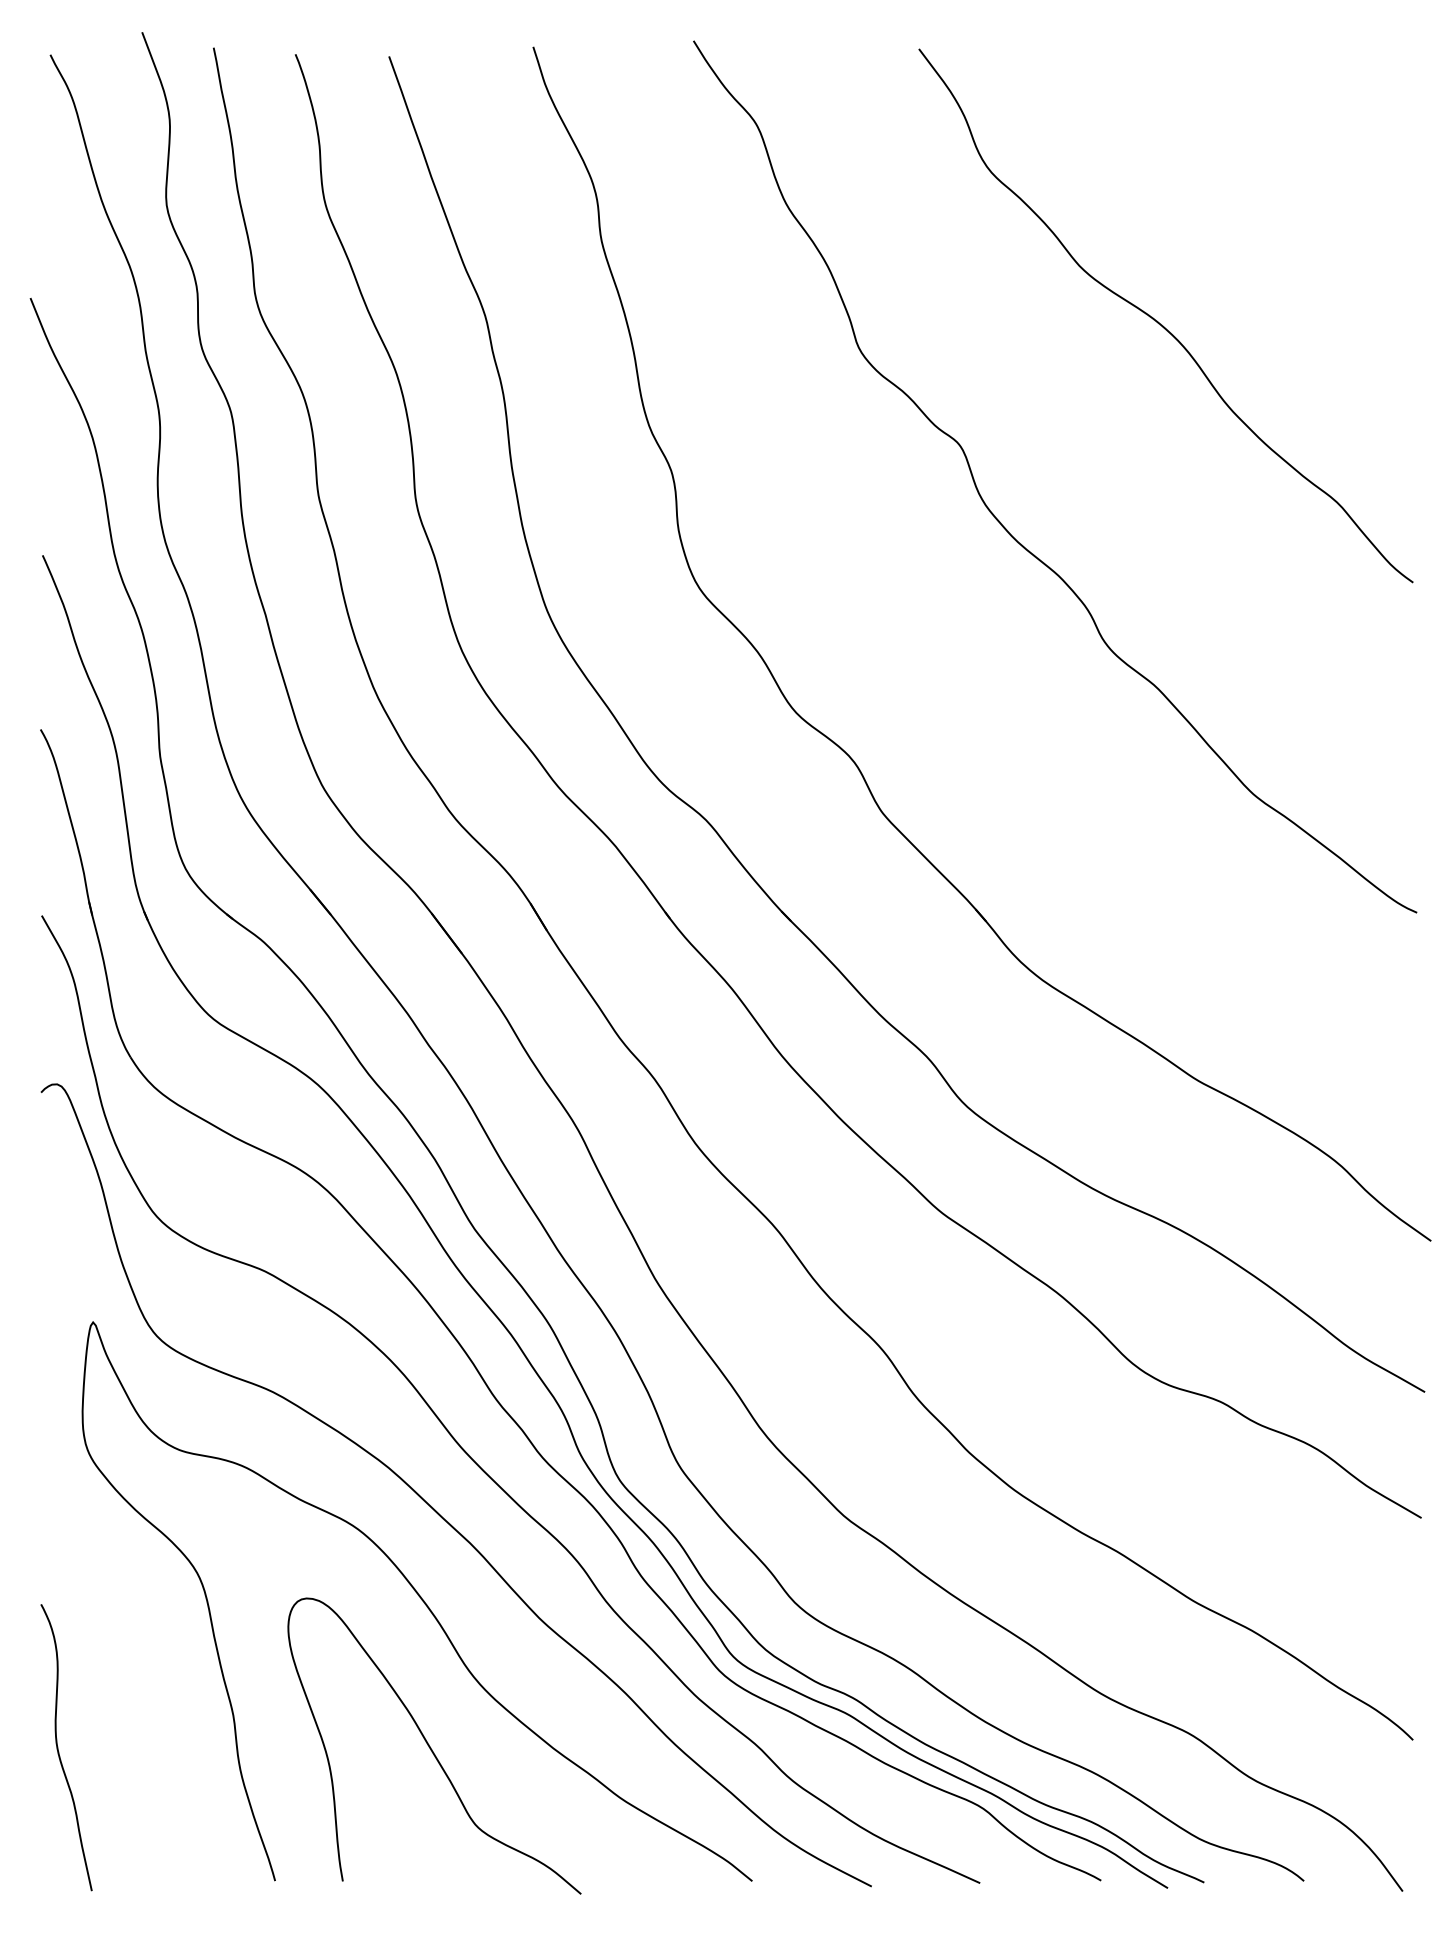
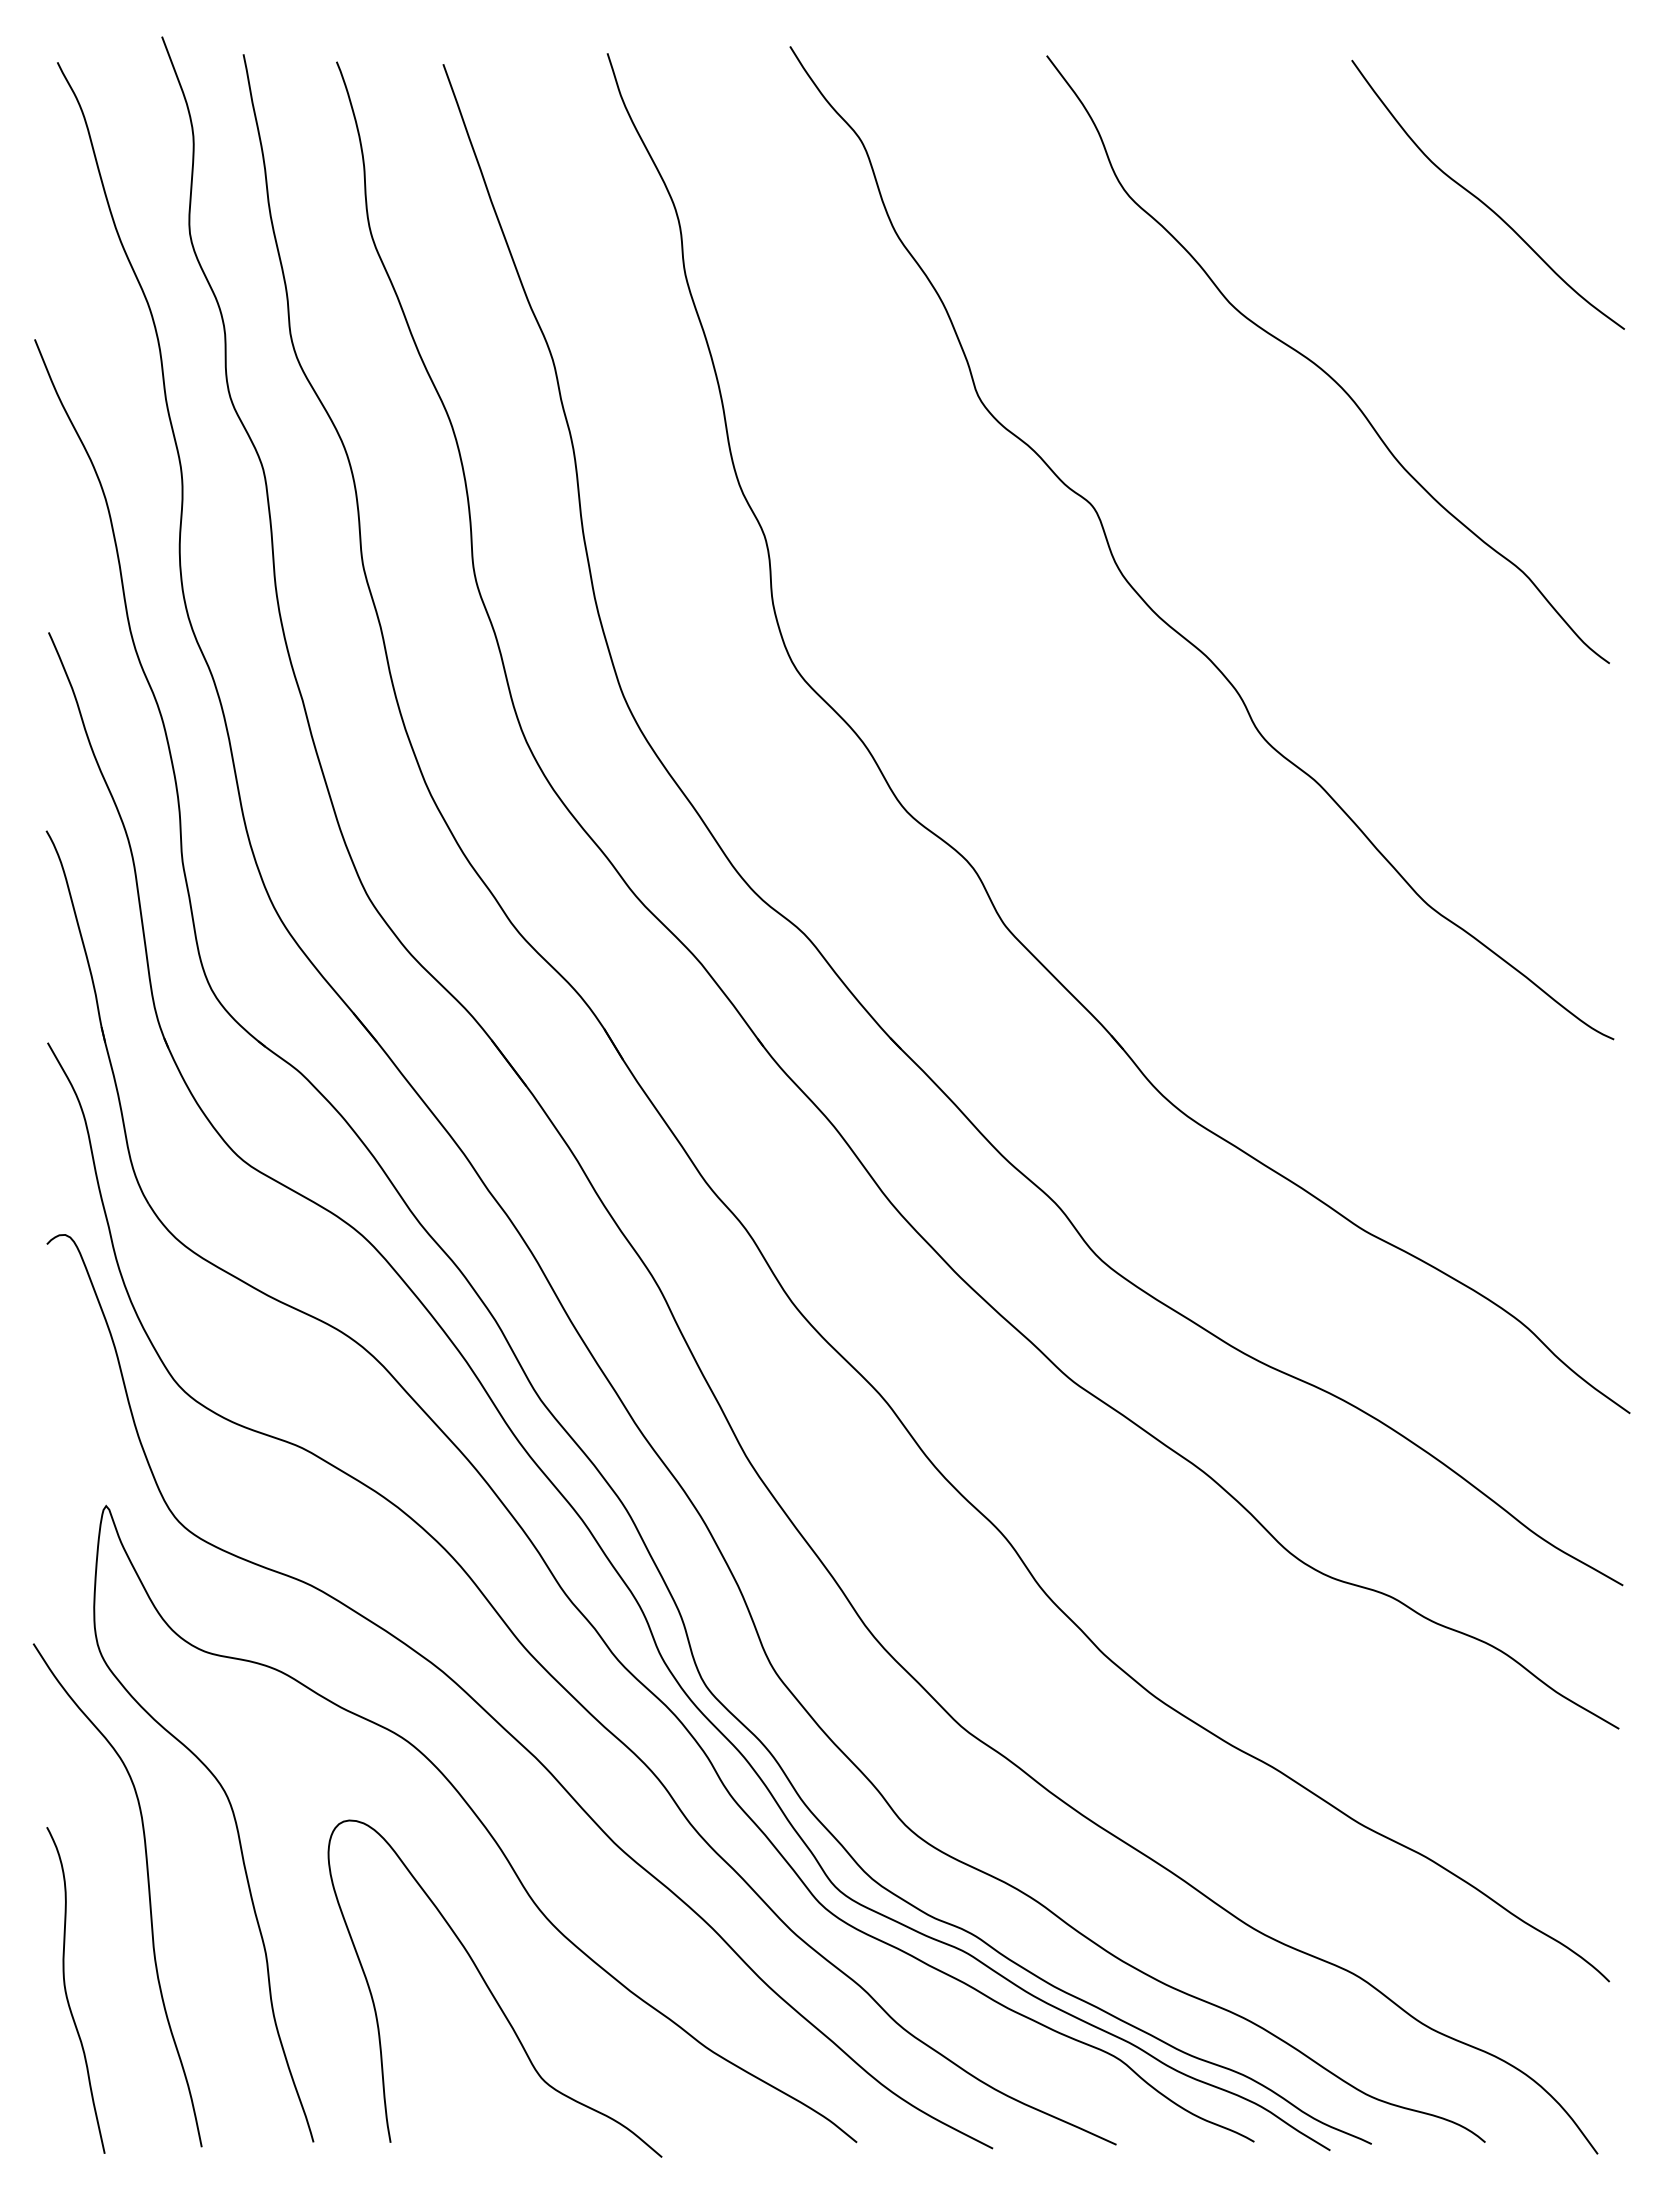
curve: (1300, 176) -> (1481, 200), added
curve: (130, 1664) -> (148, 1895), added

